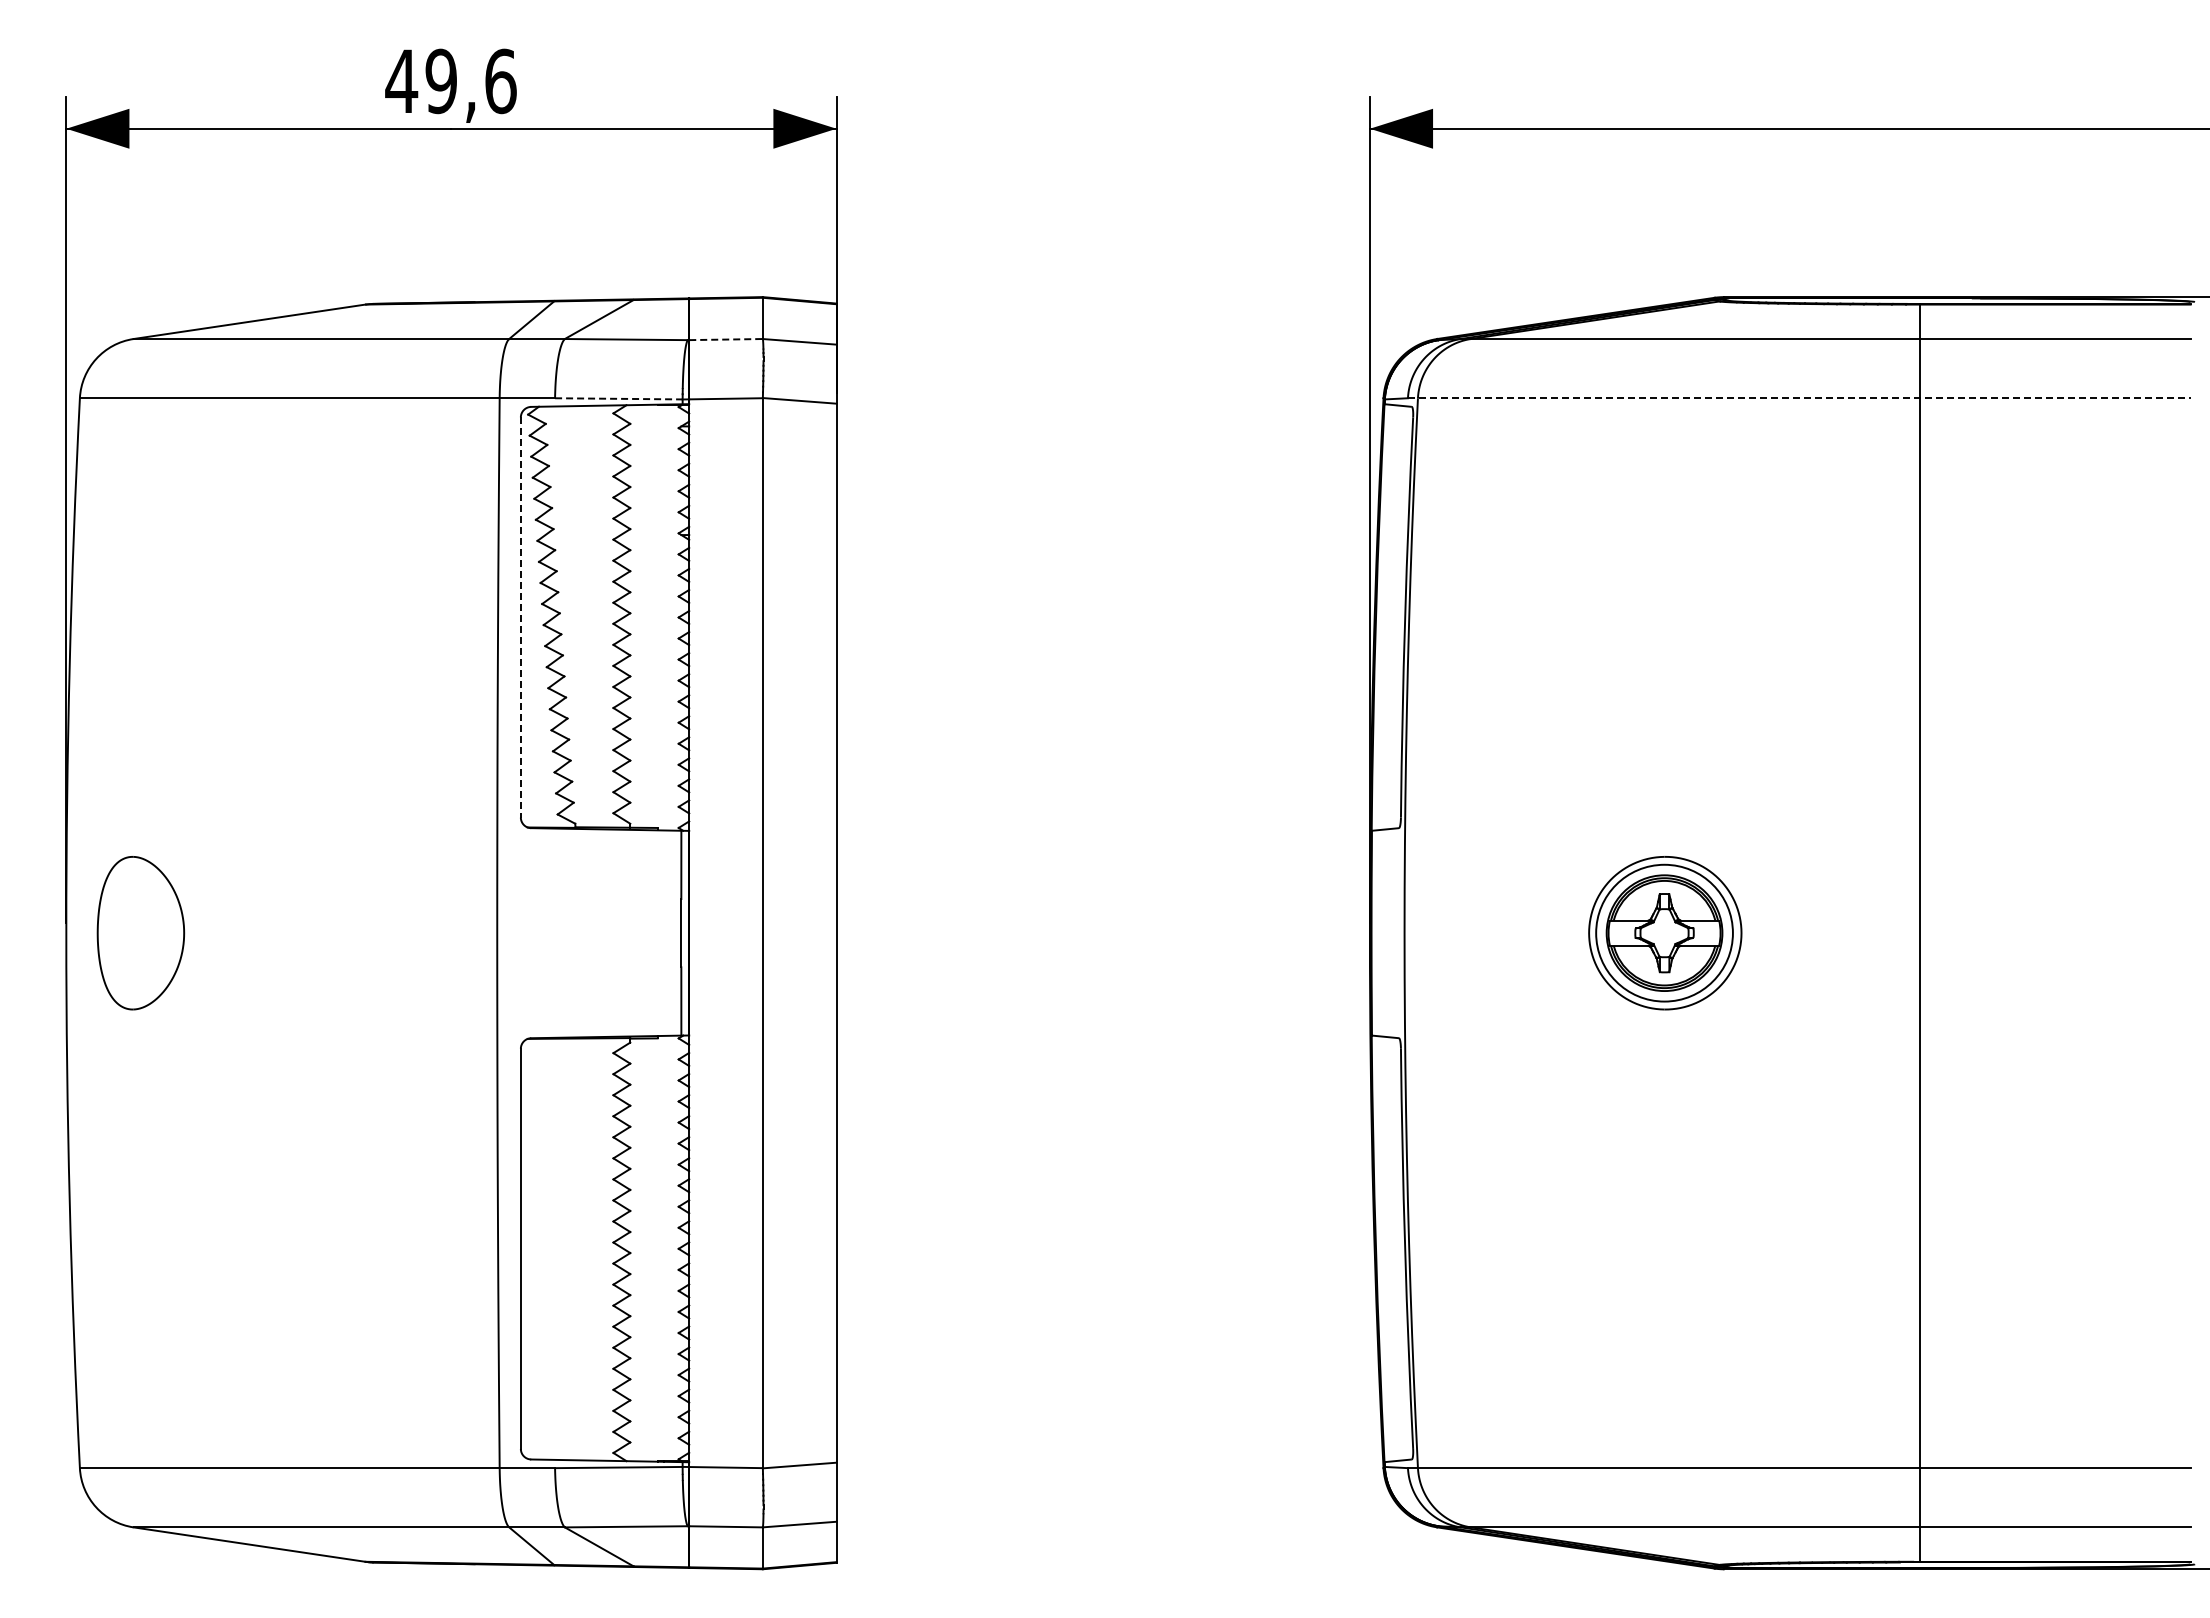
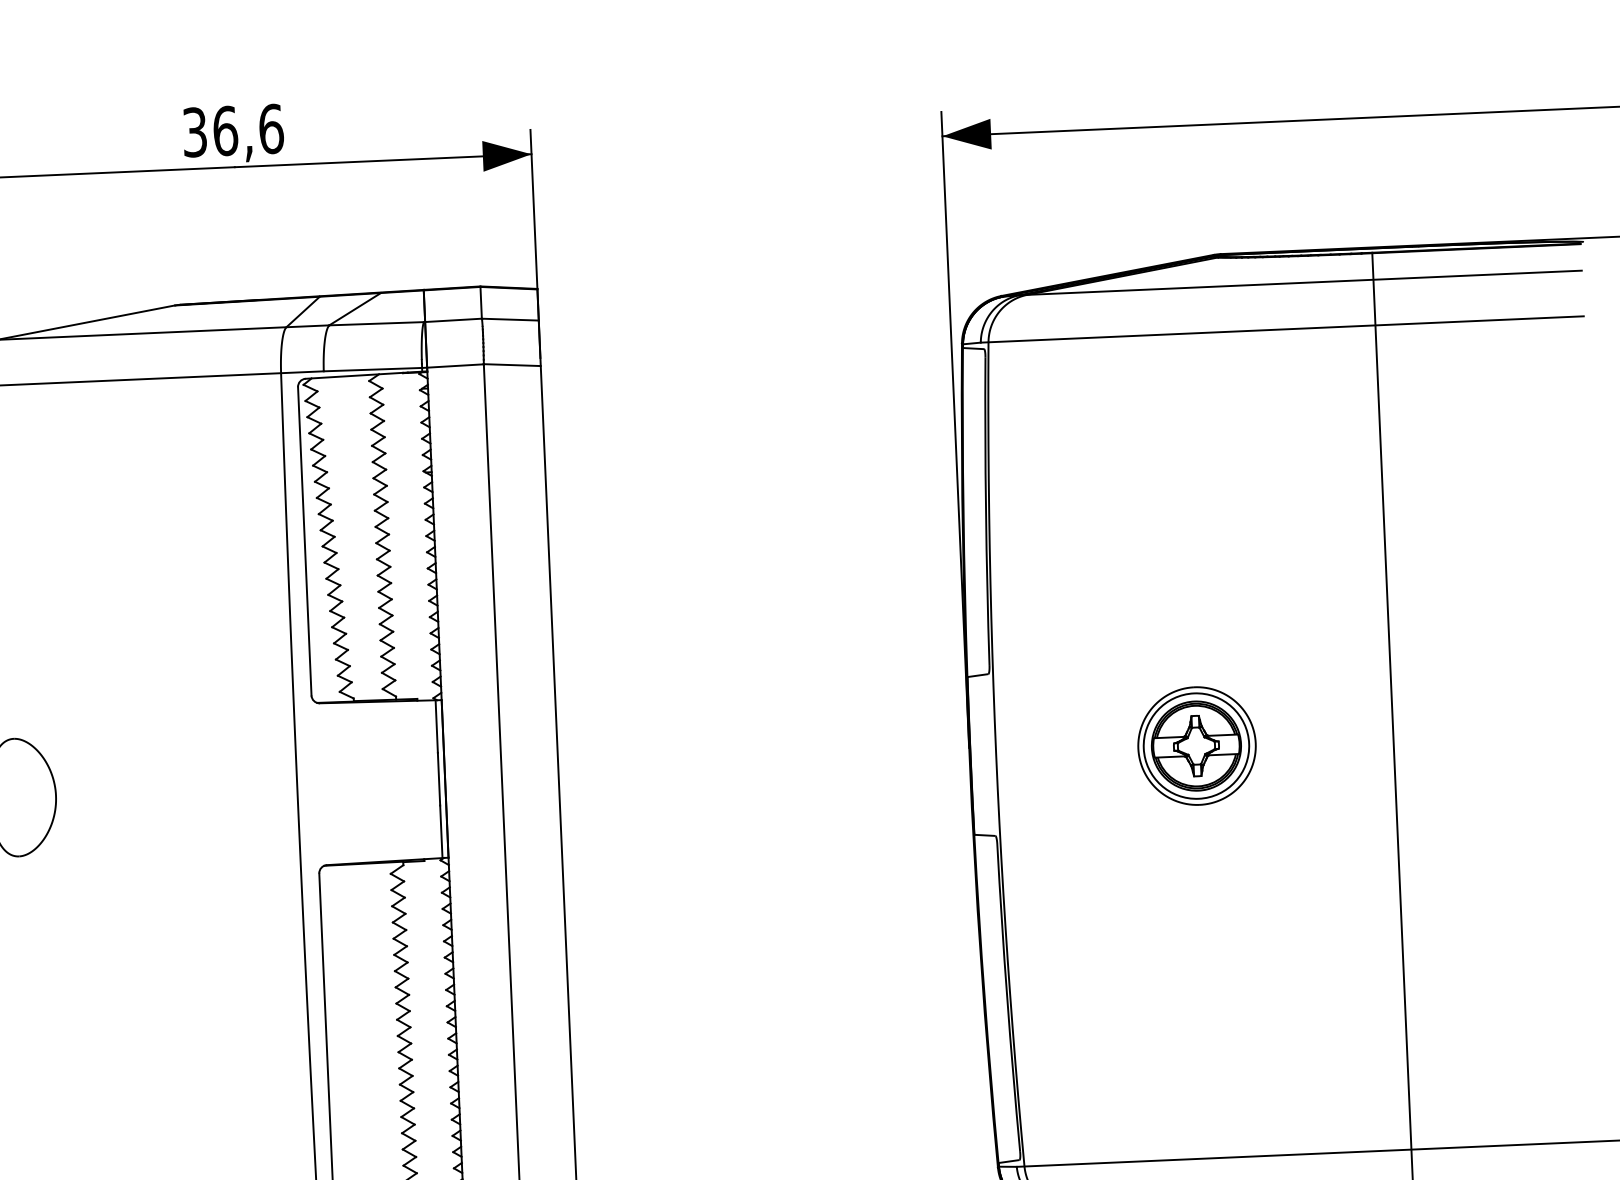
text: (421, 81) -> (210, 131), 49,6 -> 36,6
line: (726, 339) -> (453, 320), dashed -> solid
line: (618, 398) -> (372, 369), dashed -> solid
line: (1799, 398) -> (1282, 329), dashed -> solid
line: (520, 618) -> (304, 542), dashed -> solid

